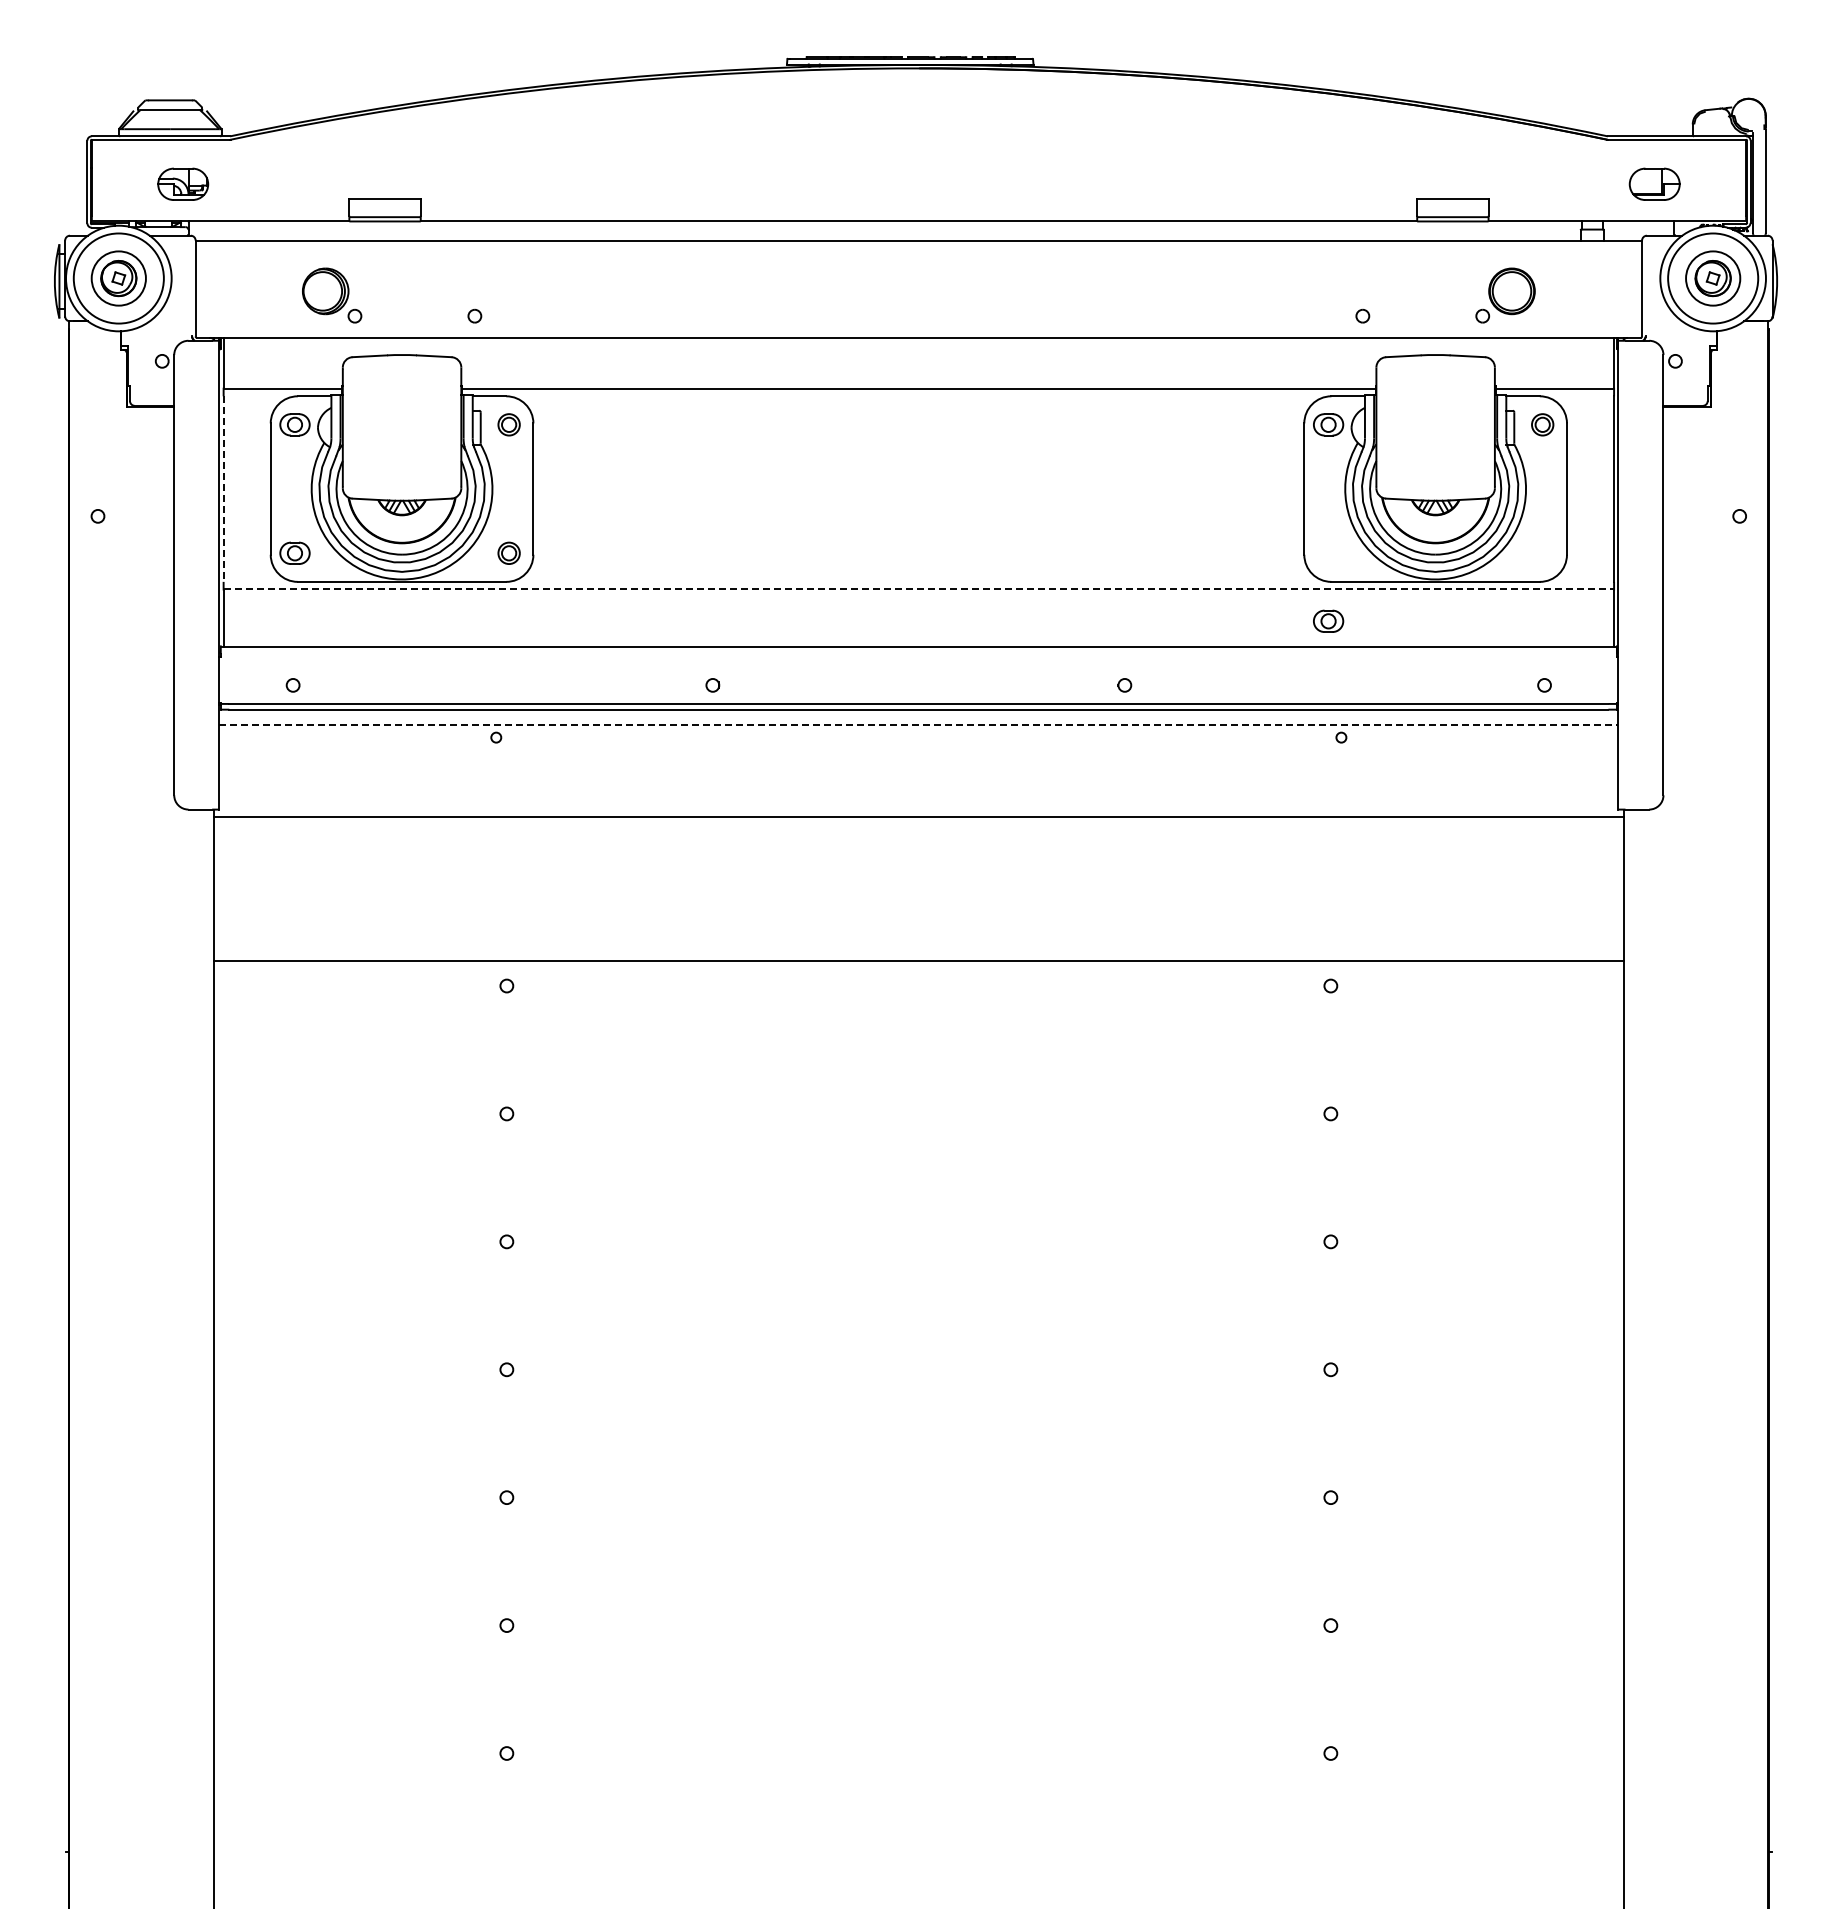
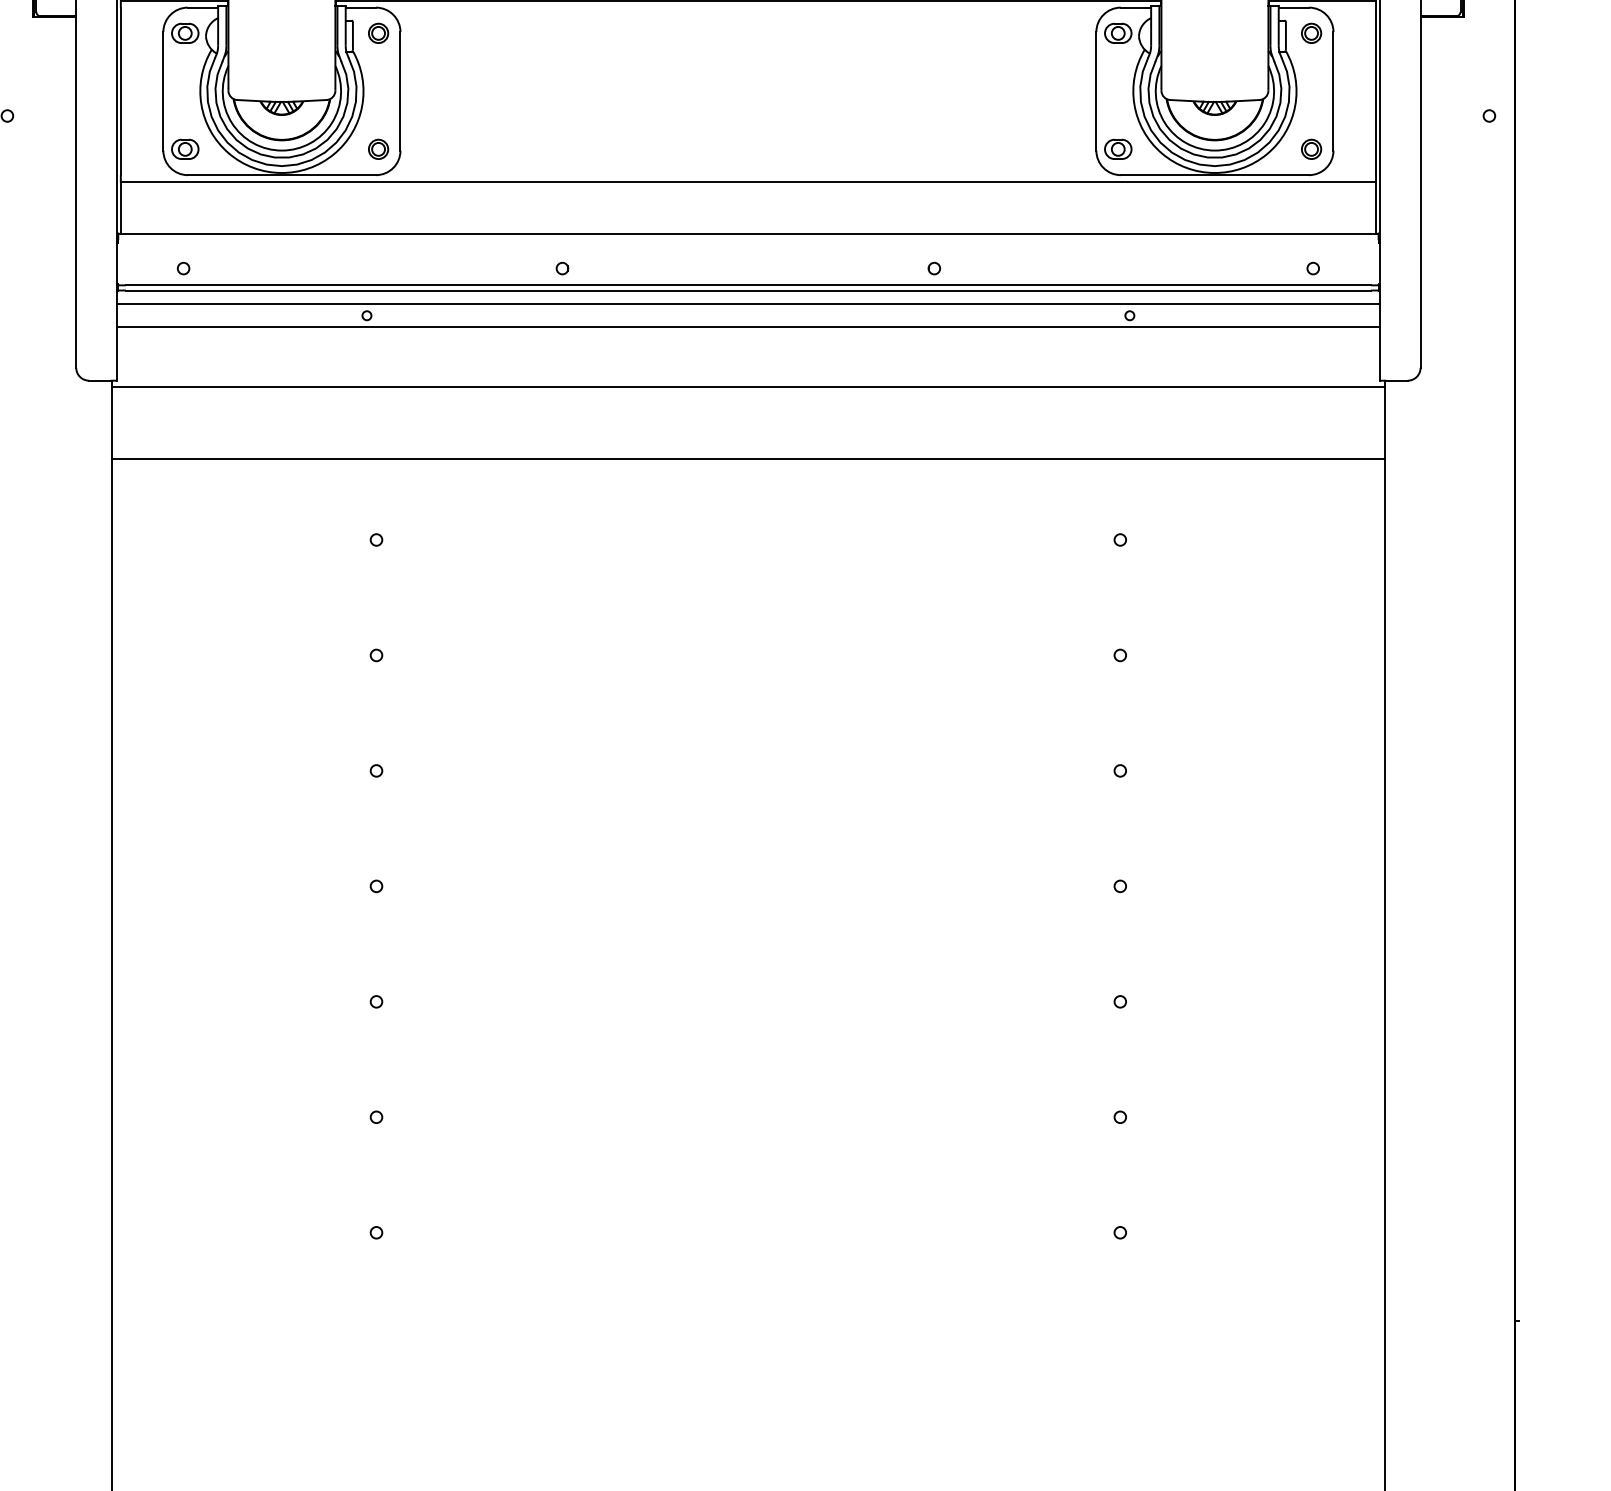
line: (223, 489) -> (120, 91), dashed -> solid
part: (1542, 552) -> (1311, 148), added
line: (919, 589) -> (749, 182), dashed -> solid
part: (1328, 620) -> (1118, 148), moved
line: (919, 724) -> (749, 303), dashed -> solid
line: (918, 750) -> (748, 327), added
line: (918, 960) -> (748, 459), moved

